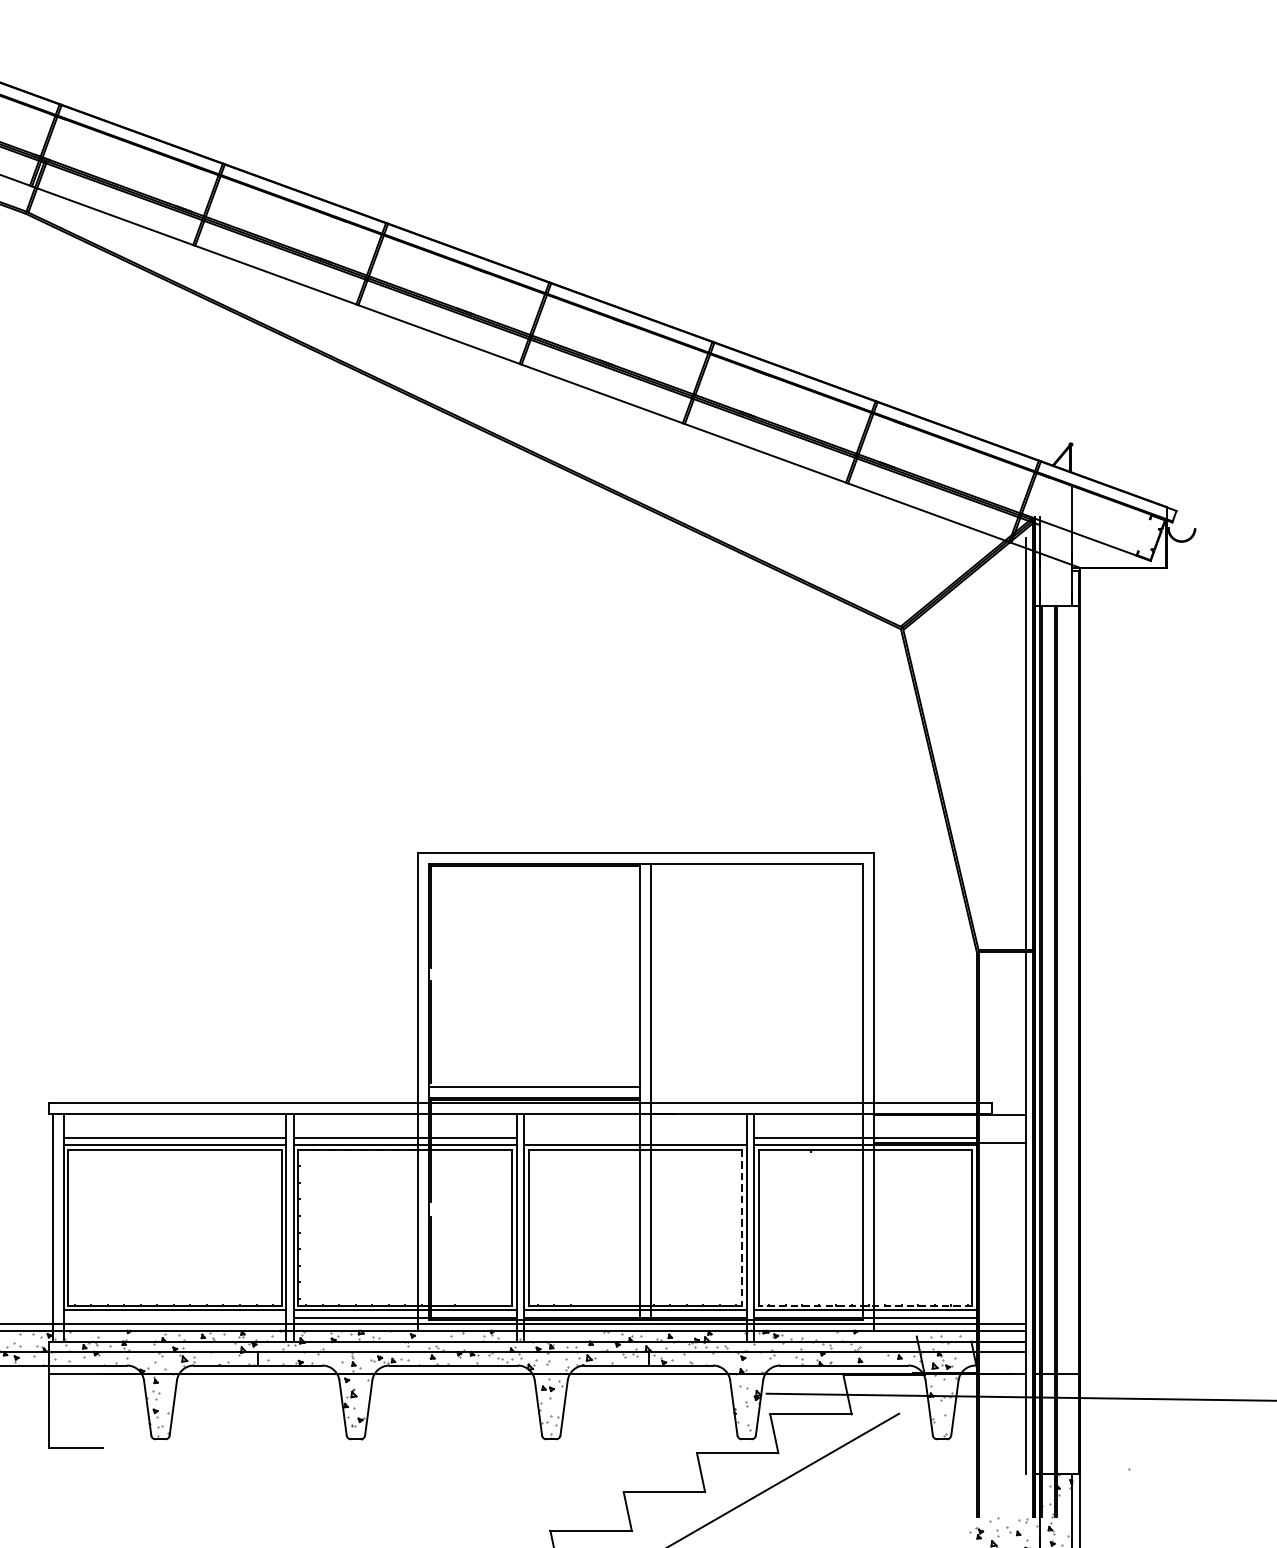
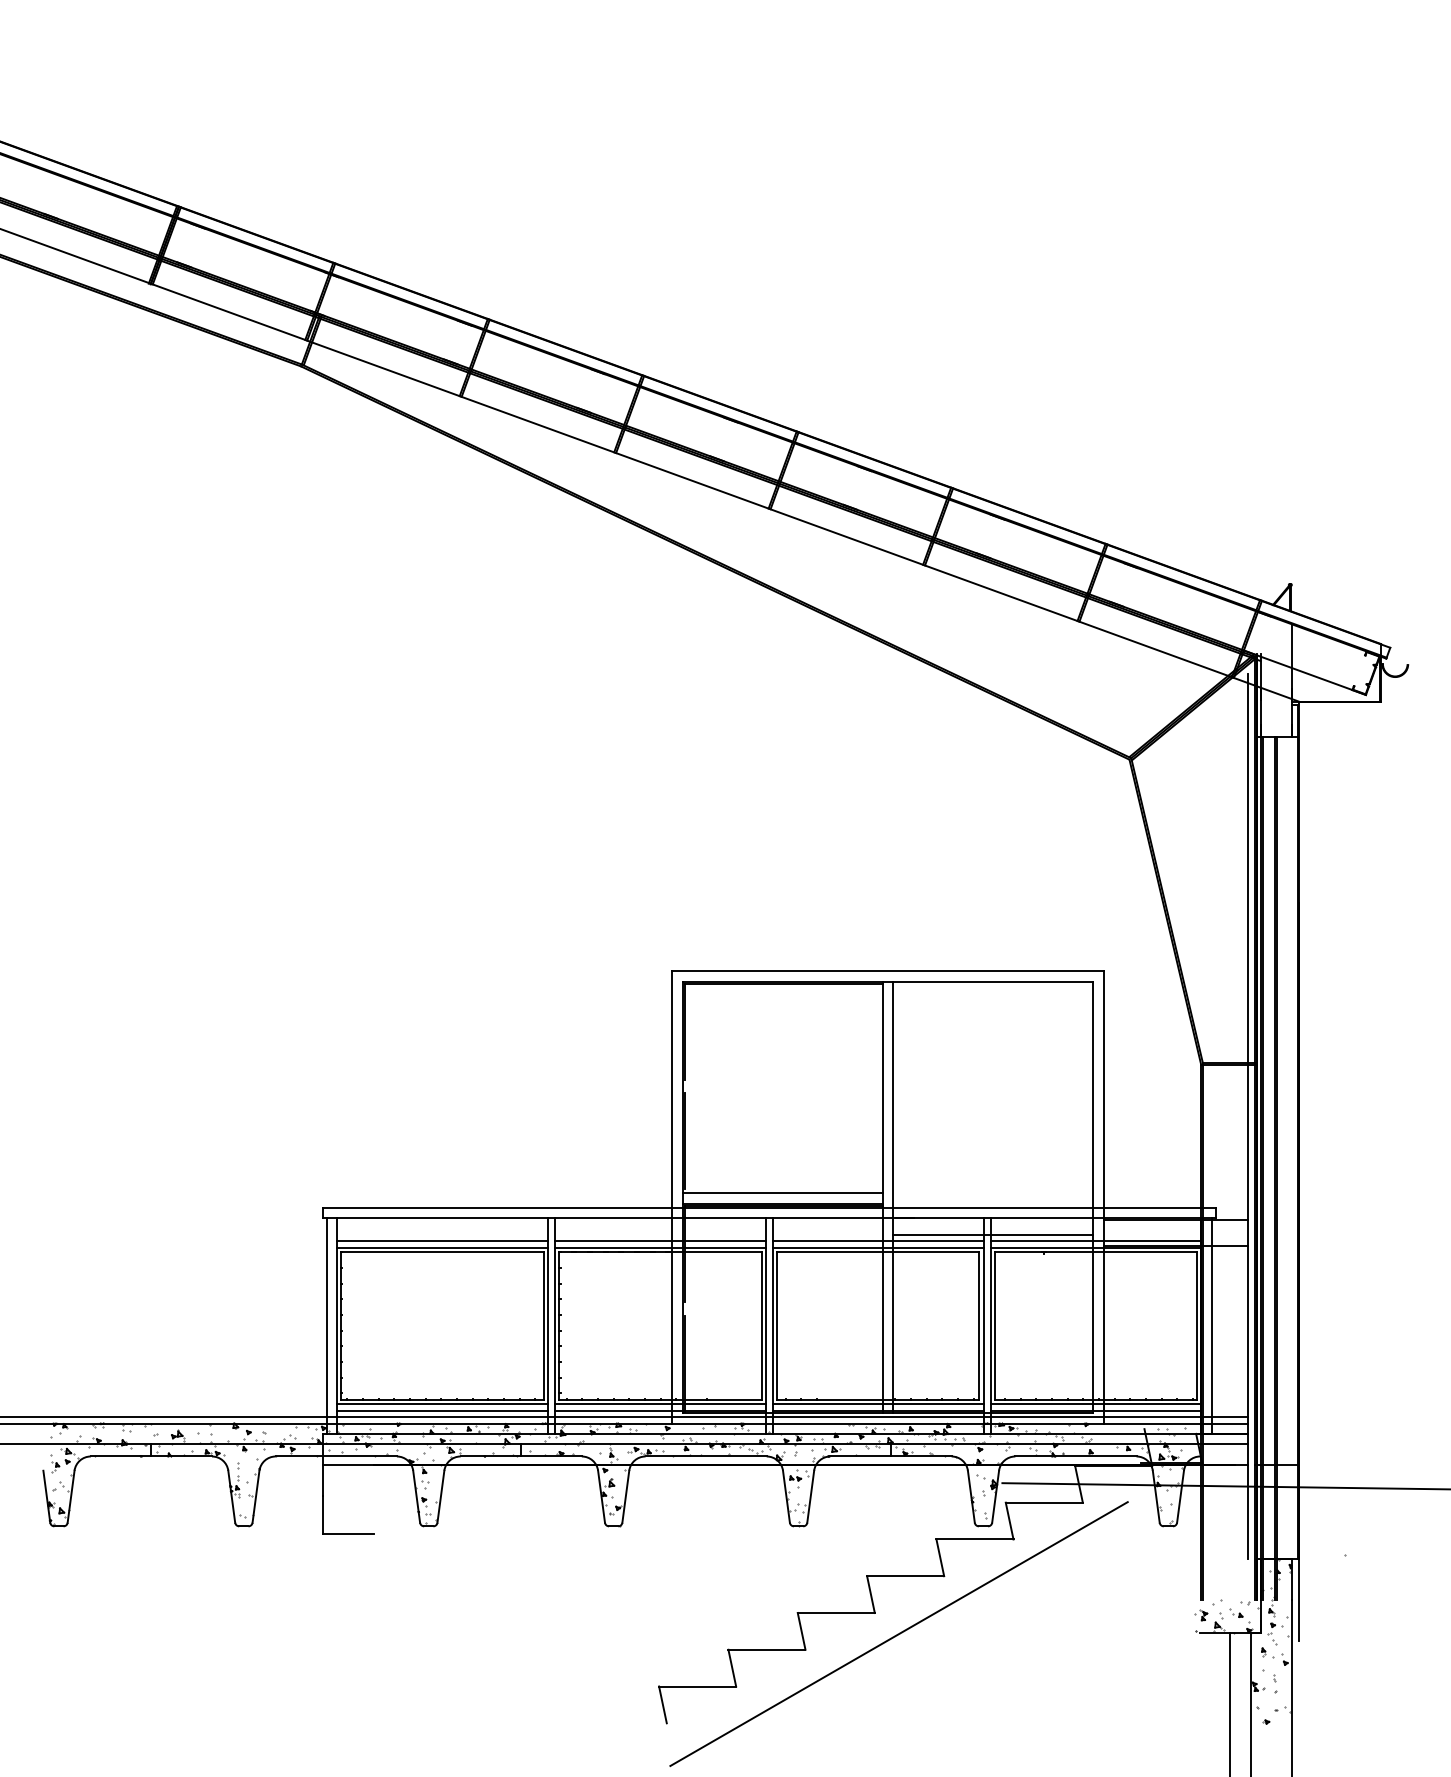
line: (757, 1130) -> (993, 1234), added
line: (634, 1137) -> (877, 1240), added
line: (987, 1227) -> (1211, 1325), added
line: (742, 1228) -> (979, 1326), dashed -> solid
line: (865, 1305) -> (1095, 1399), dashed -> solid
line: (175, 1317) -> (442, 1411), added

